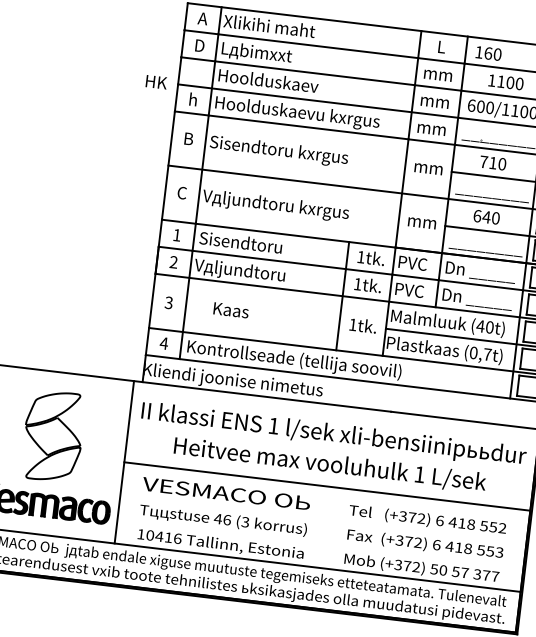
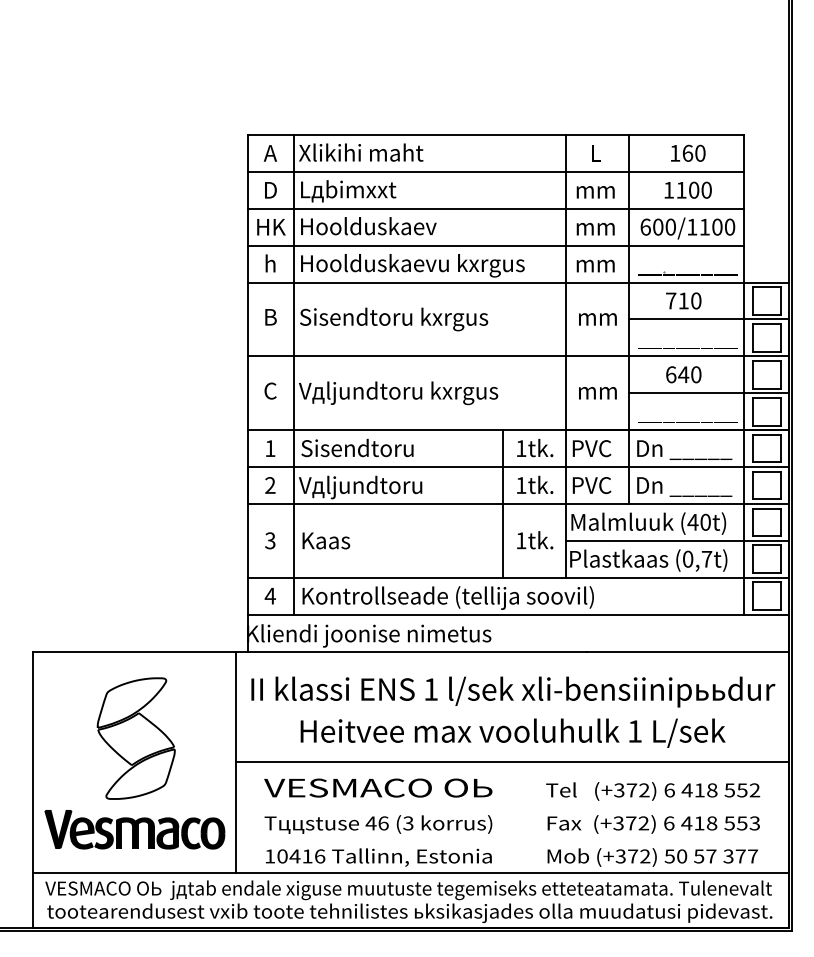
text: (488, 52) -> (688, 152), moved
text: (156, 82) -> (271, 227), moved
text: (231, 310) -> (326, 540), moved

